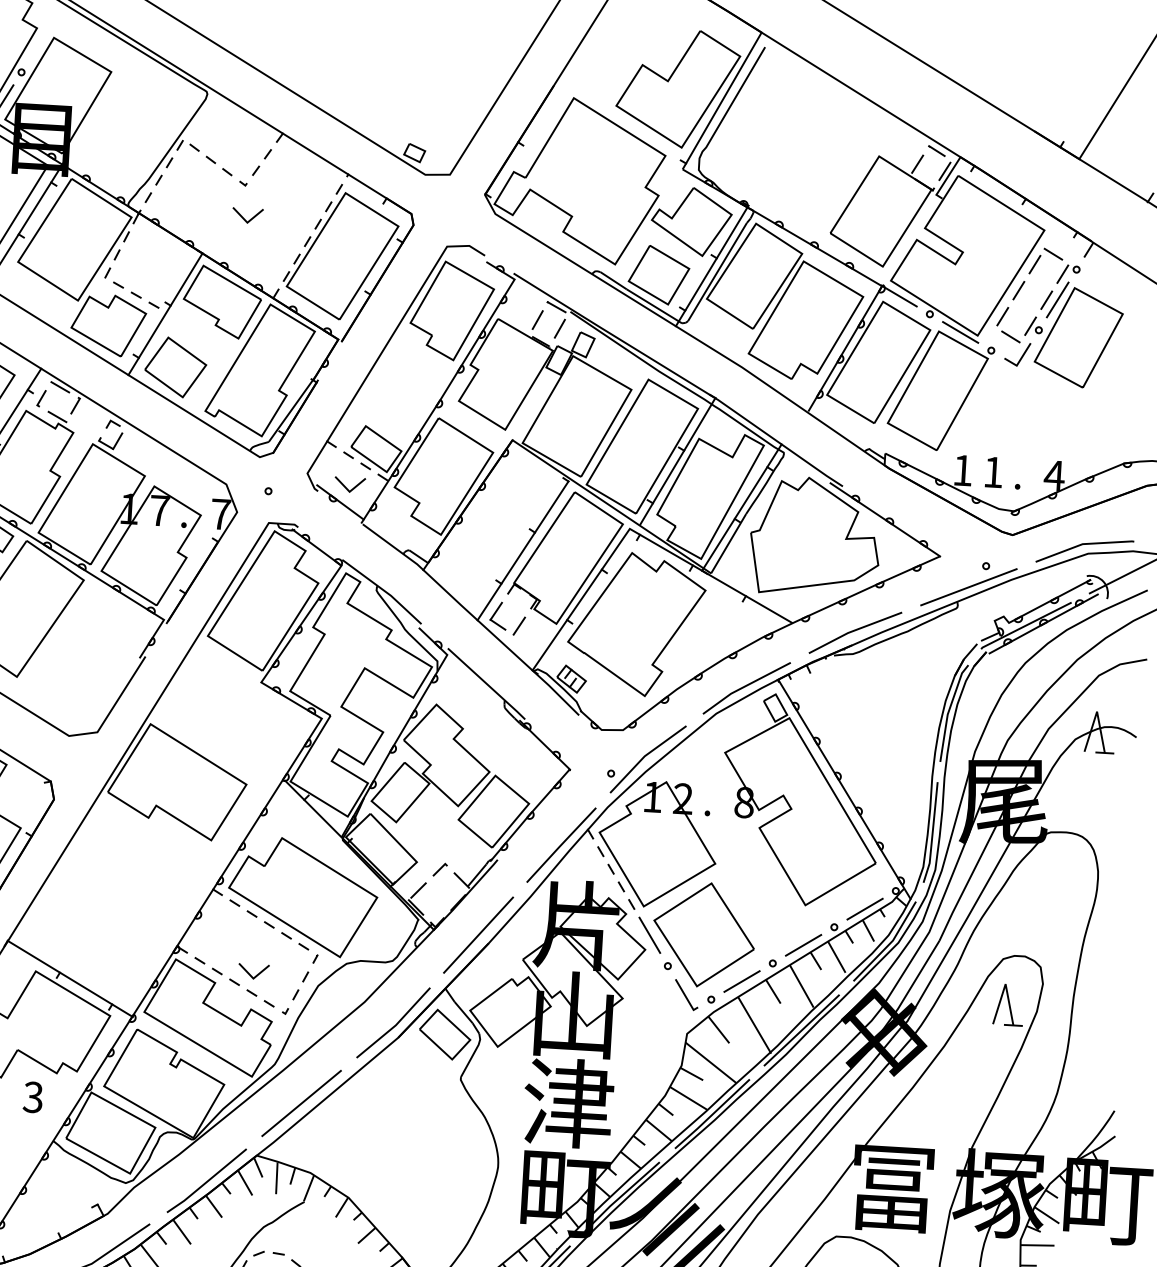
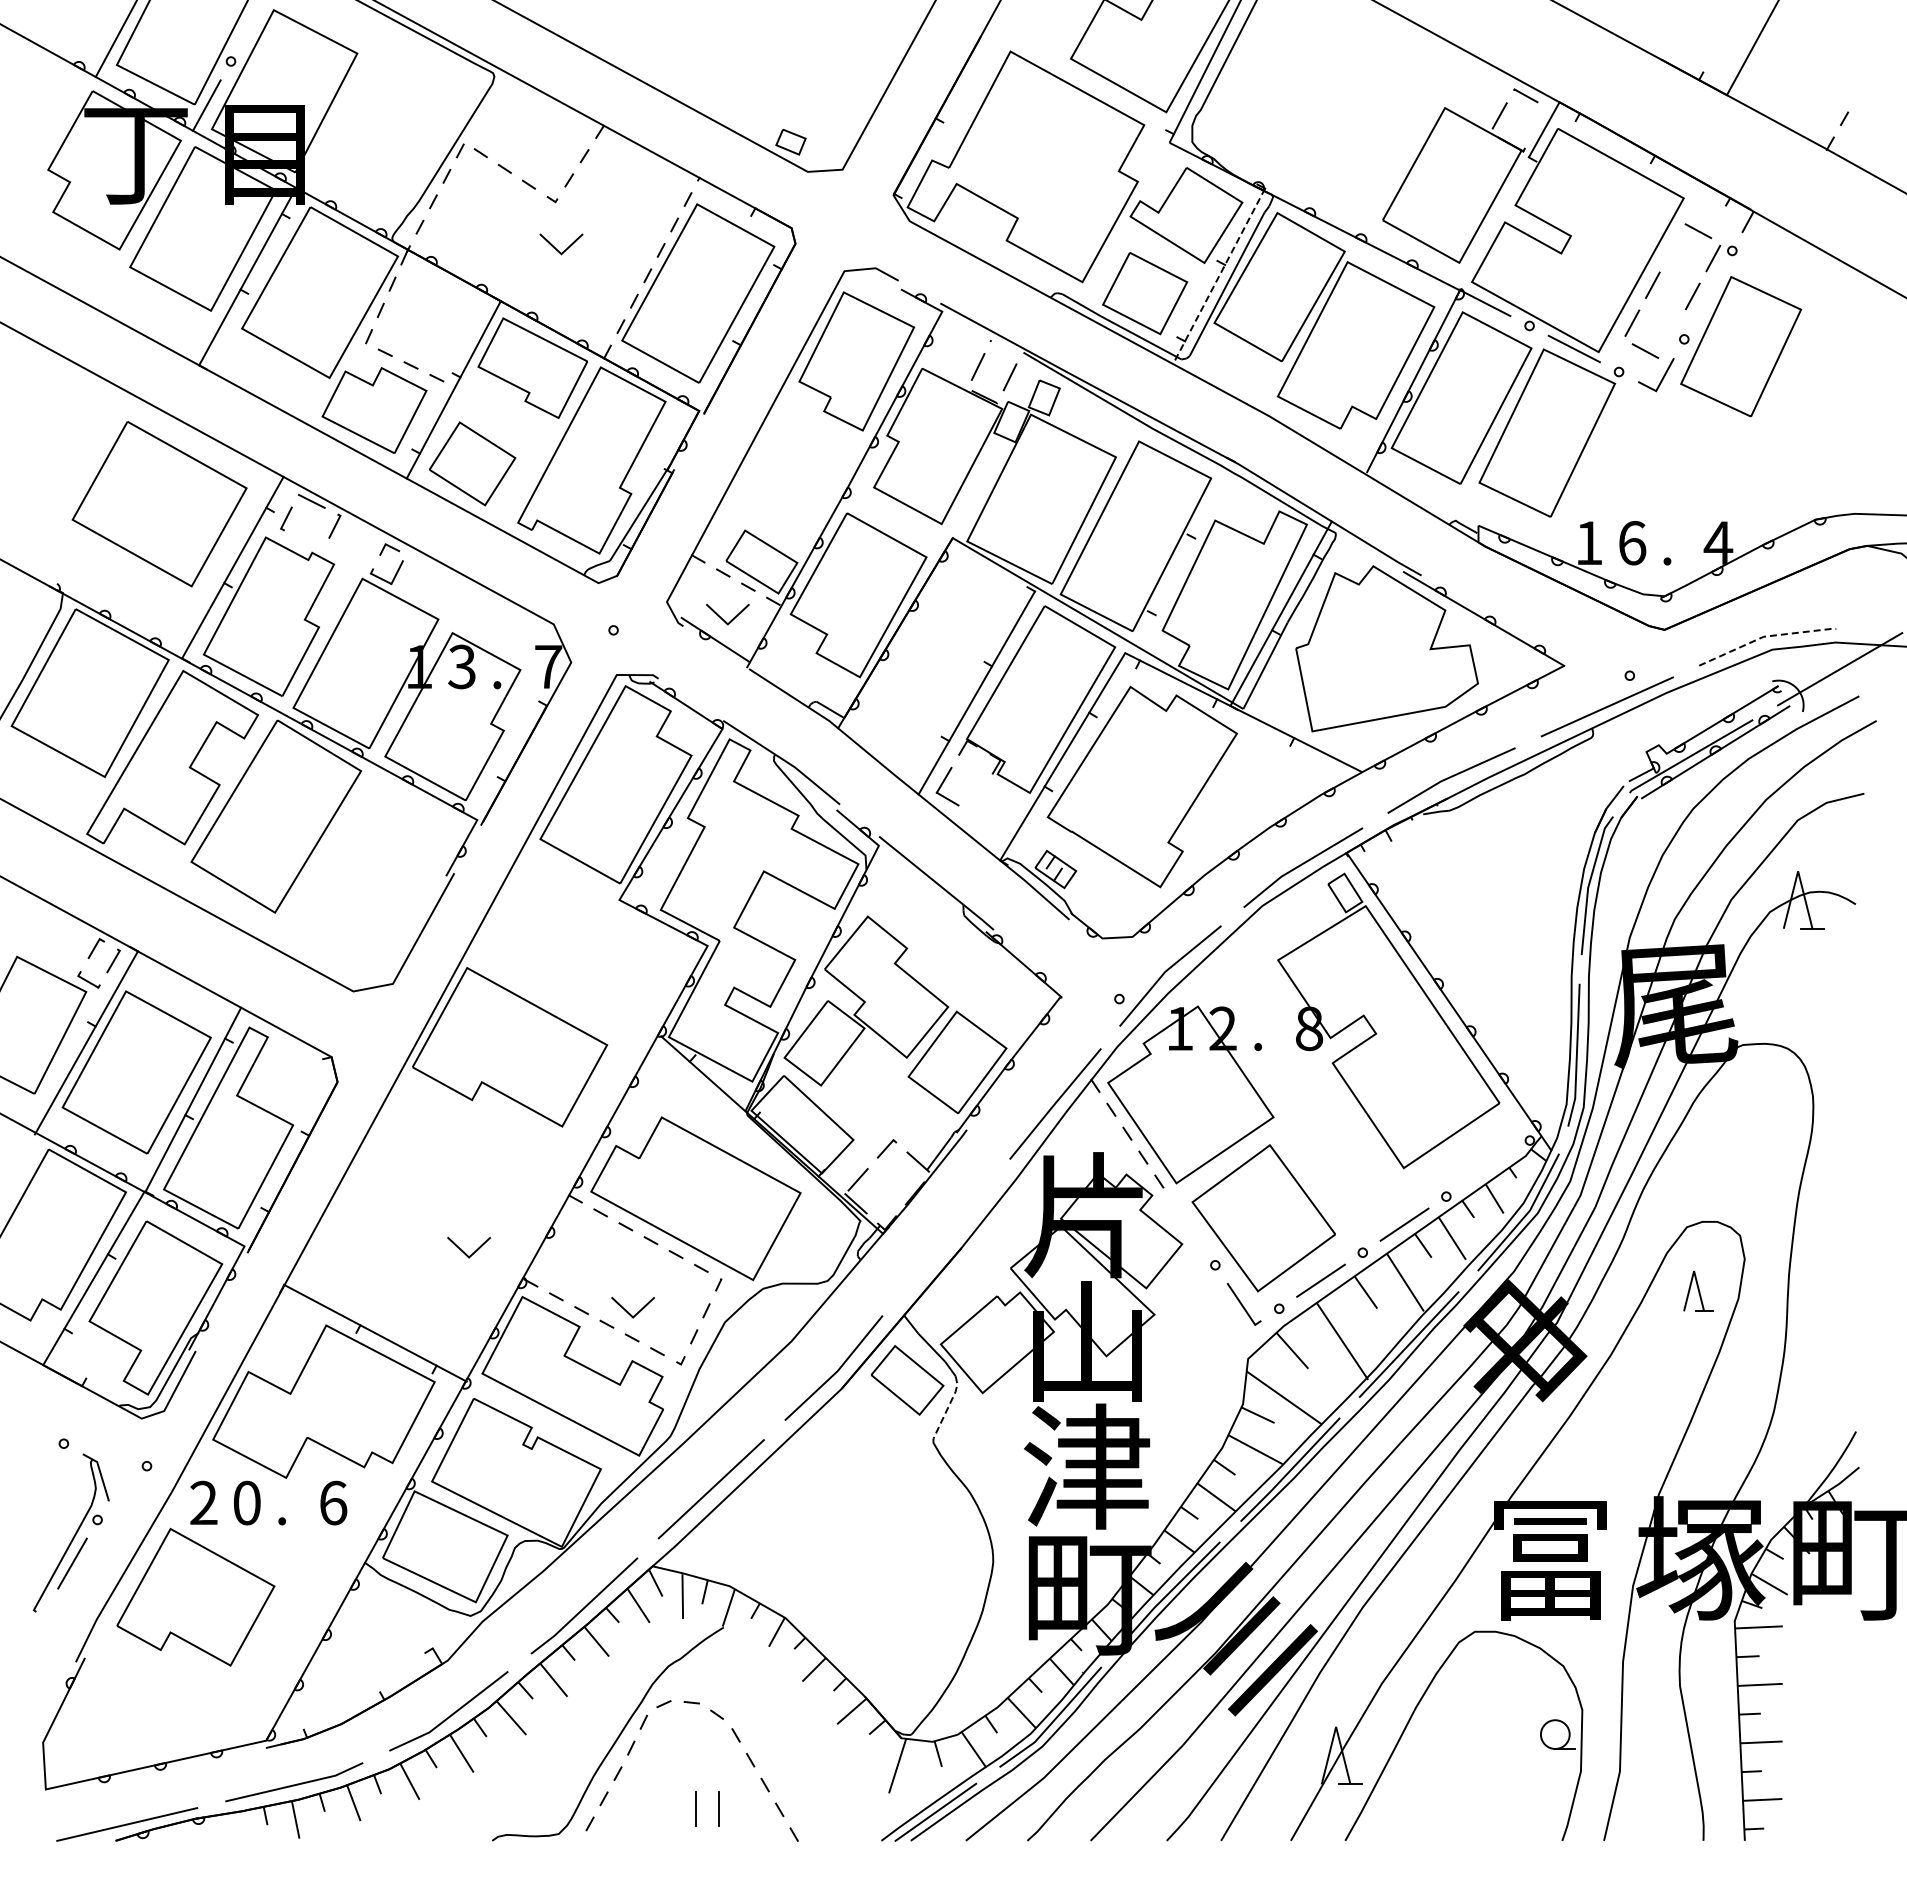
line: (944, 171) -> (1538, 123), removed
line: (1035, 264) -> (1673, 246), removed
line: (711, 266) -> (1218, 276), solid -> dashed
line: (1057, 299) -> (1708, 294), removed
line: (556, 306) -> (1003, 346), removed
line: (1030, 326) -> (1672, 334), removed
line: (57, 417) -> (310, 543), removed
line: (677, 460) -> (1186, 553), removed
text: (993, 471) -> (1632, 542), 1 -> 6
text: (159, 510) -> (461, 666), 7 -> 3
line: (1083, 544) -> (1765, 636), solid -> dashed
line: (519, 625) -> (977, 798), removed
line: (865, 909) -> (1488, 1168), removed
line: (136, 924) -> (464, 1251), added
line: (477, 935) -> (945, 1237), removed
line: (649, 935) -> (1187, 1223), removed
part: (1008, 1005) -> (1698, 1291), size x0.7
line: (472, 1055) -> (948, 1407), solid -> dashed
text: (33, 1096) -> (333, 1502), 3 -> 6

